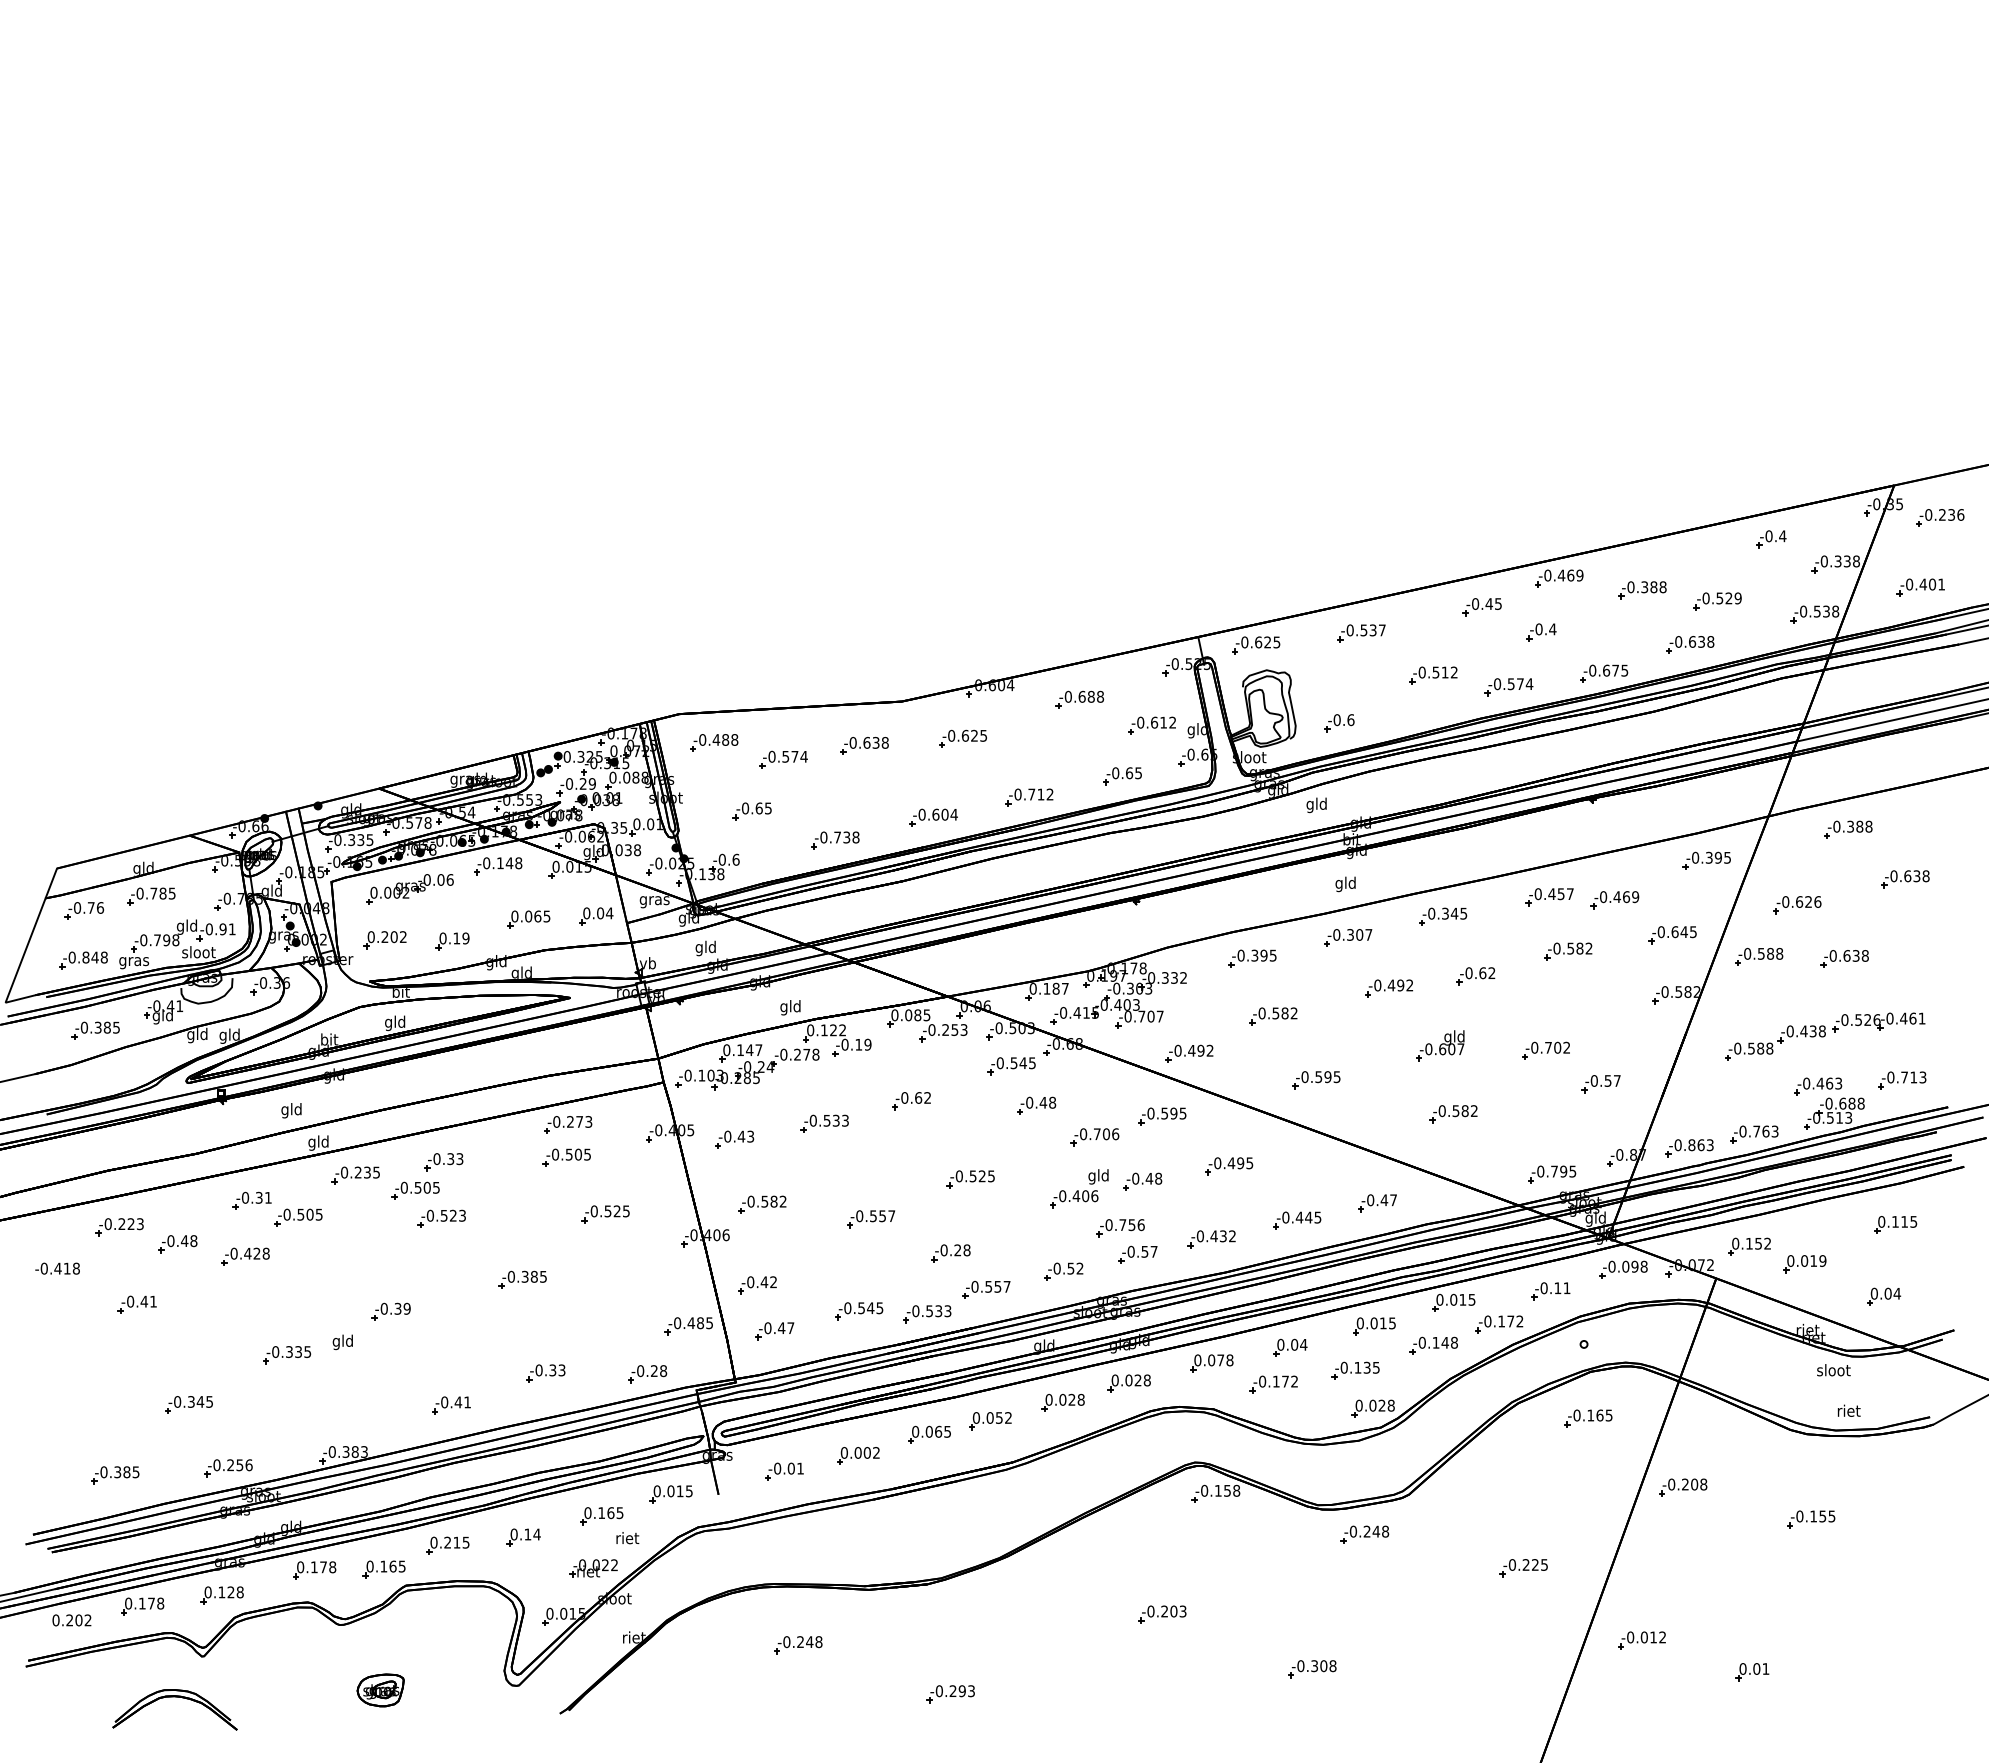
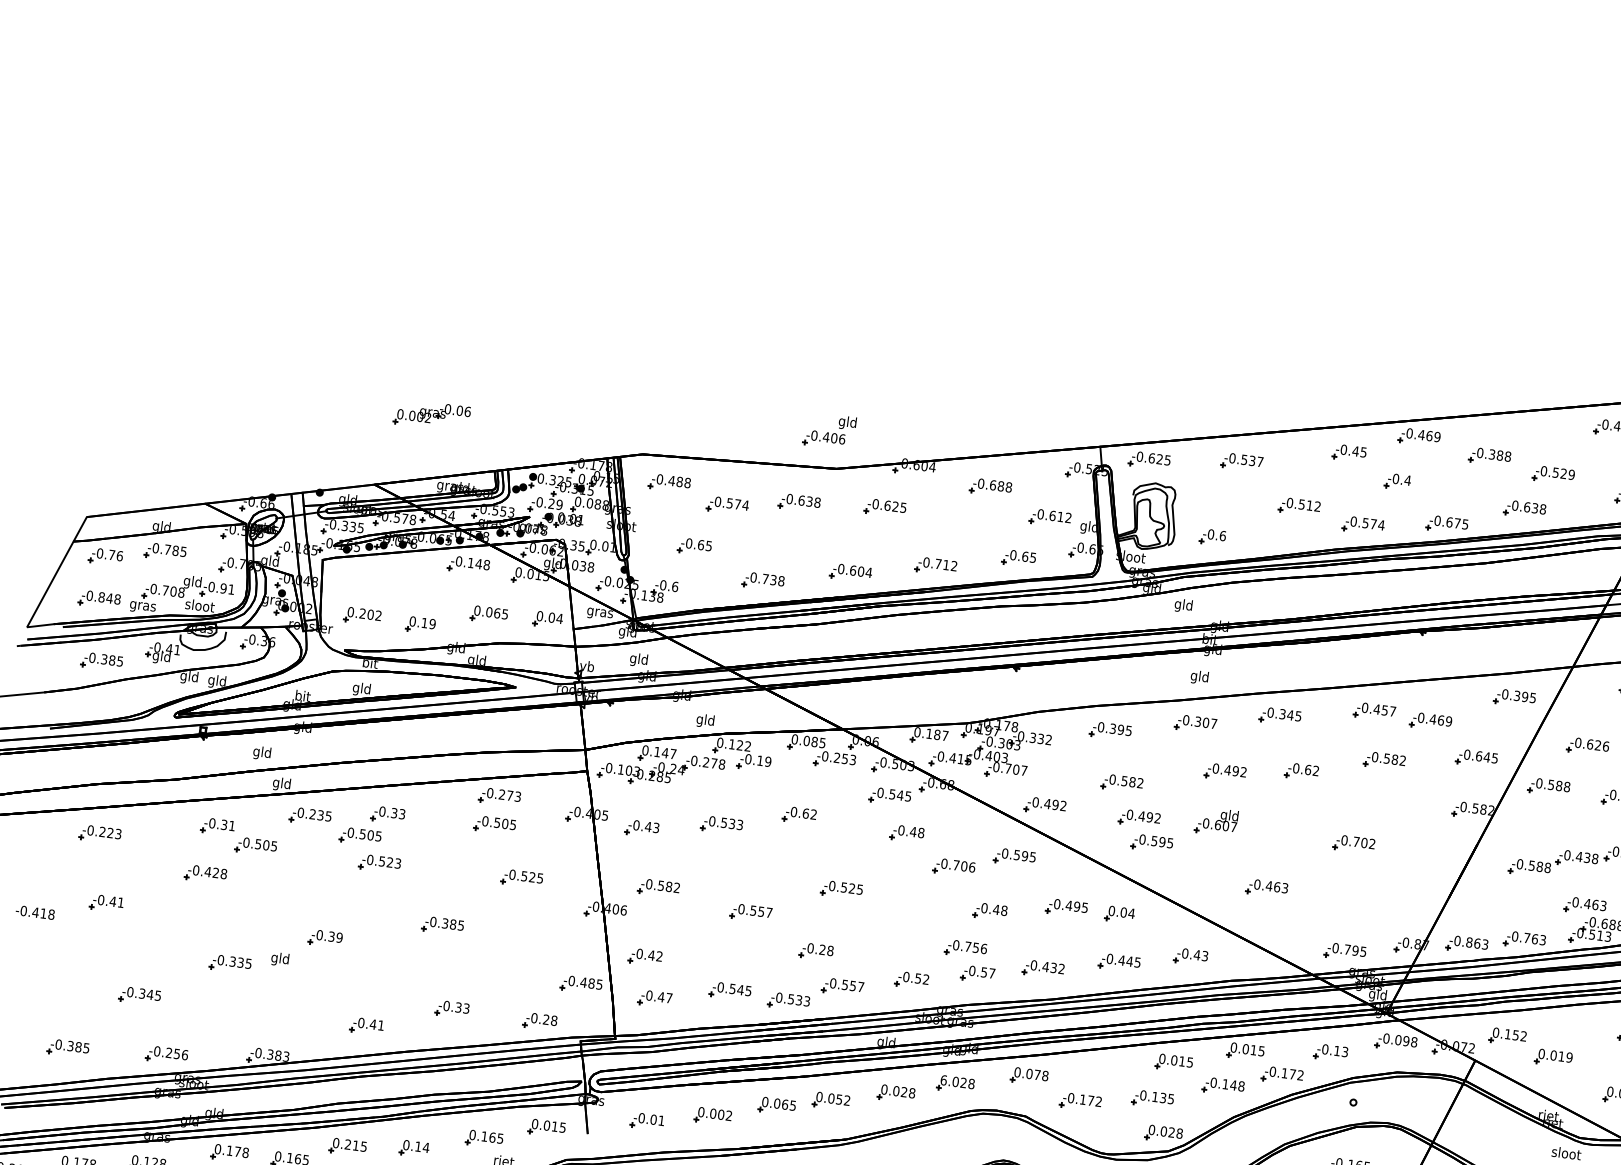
part: (409, 889) -> (431, 415), moved
text: (166, 940) -> (173, 591), -0.798 -> -0.708
part: (1440, 1045) -> (1216, 821), moved
part: (1298, 1053) -> (1139, 818), added
part: (1600, 1084) -> (1397, 879), removed
text: (1464, 1111) -> (1276, 887), -0.582 -> -0.463
part: (1079, 1188) -> (829, 430), moved
text: (1393, 1200) -> (1205, 956), -0.47 -> -0.43
part: (177, 1244) -> (148, 855), removed
text: (57, 1268) -> (35, 912), moved
text: (1566, 1288) -> (1344, 1052), -0.11 -> -0.13
part: (1290, 1347) -> (1119, 914), moved
text: (1114, 1380) -> (943, 1080), 0.028 -> 6.028

